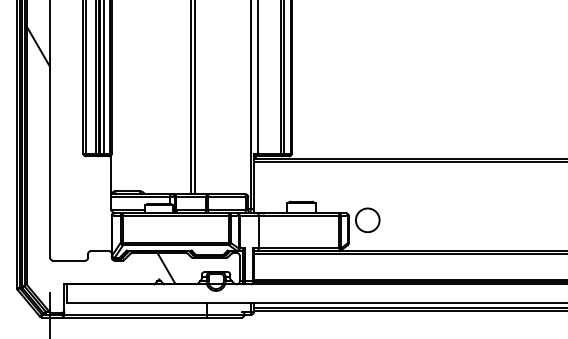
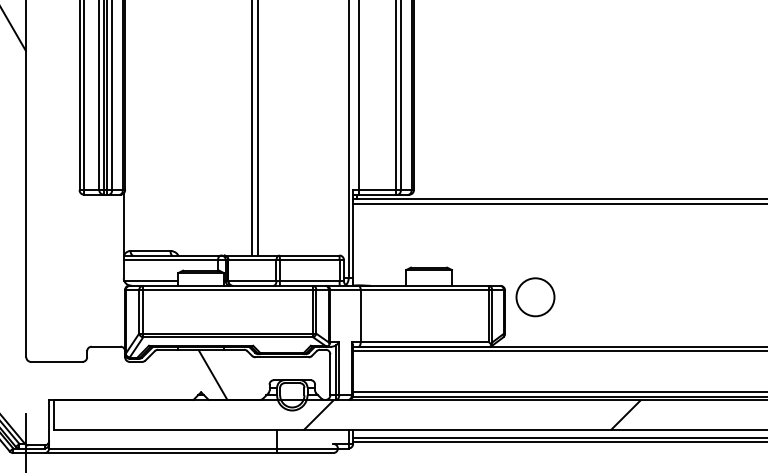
hatch: (328, 293) -> (472, 414), added

